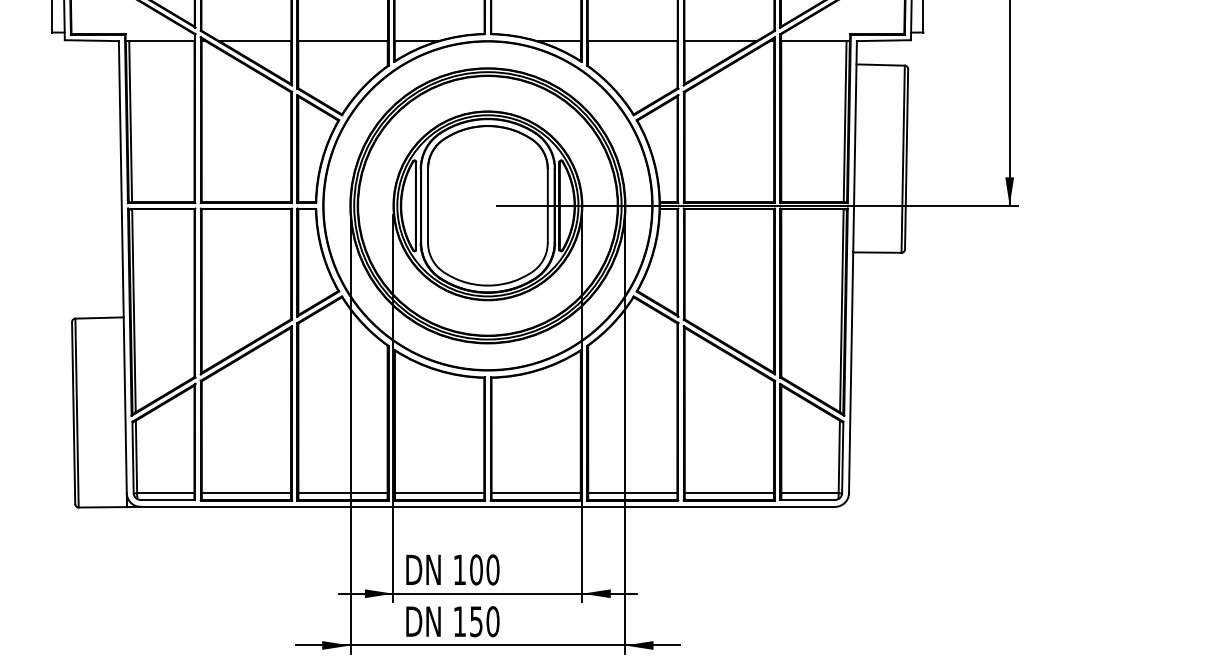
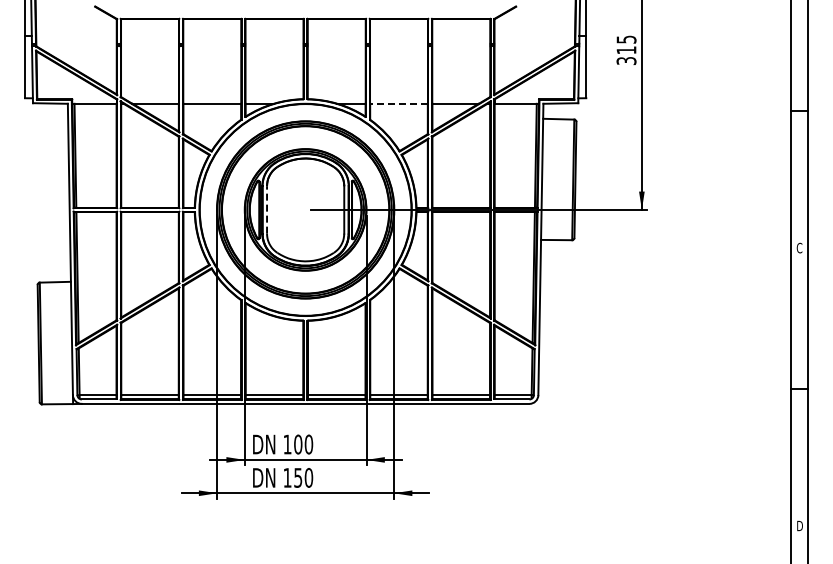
line: (633, 40) -> (399, 103), solid -> dashed
line: (428, 205) -> (267, 209), solid -> dashed

